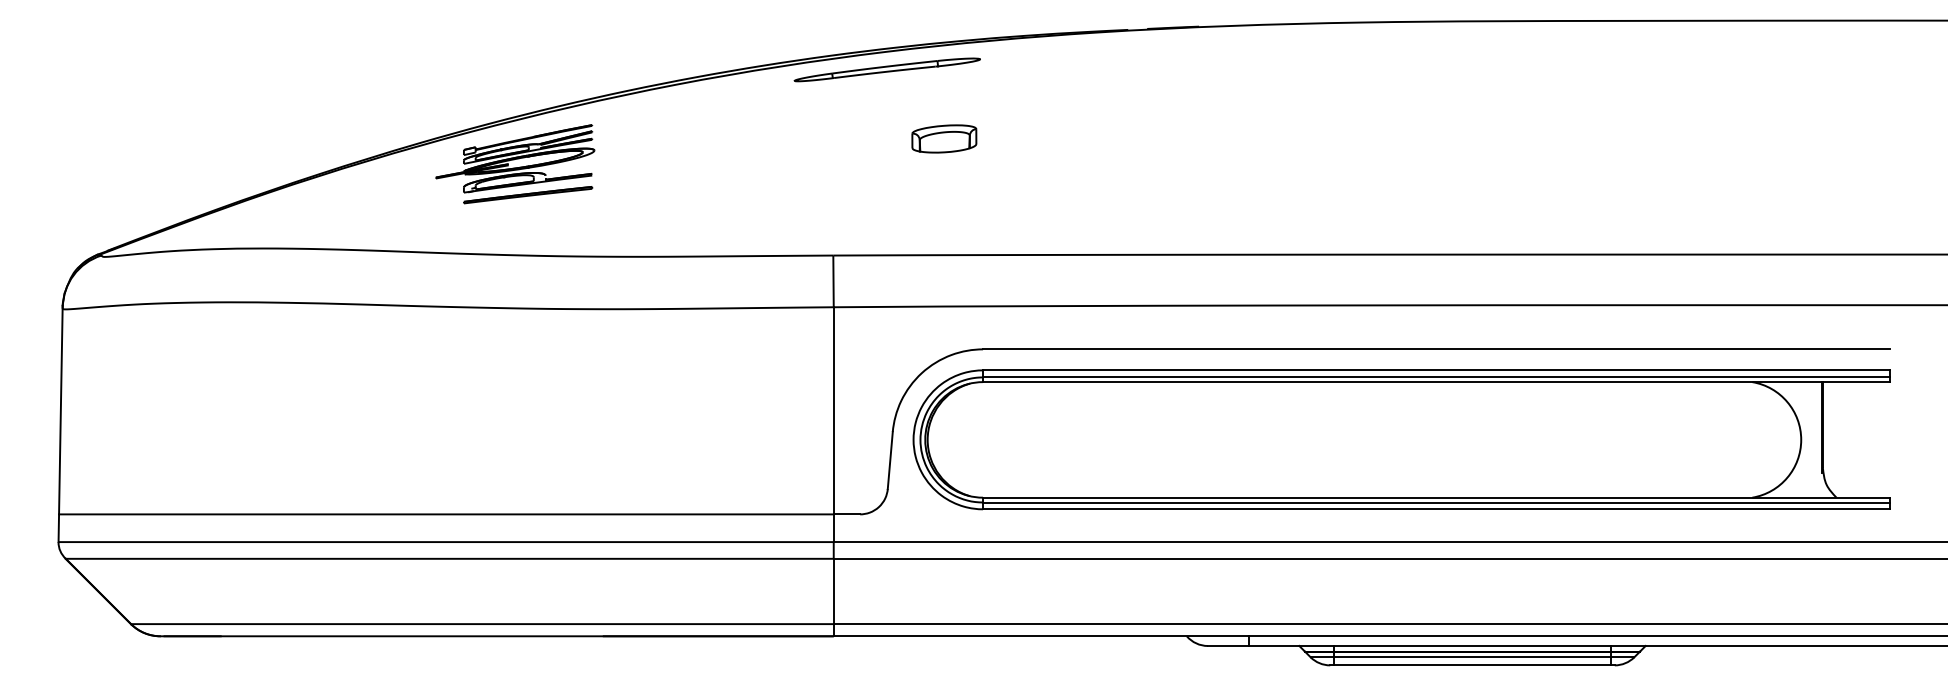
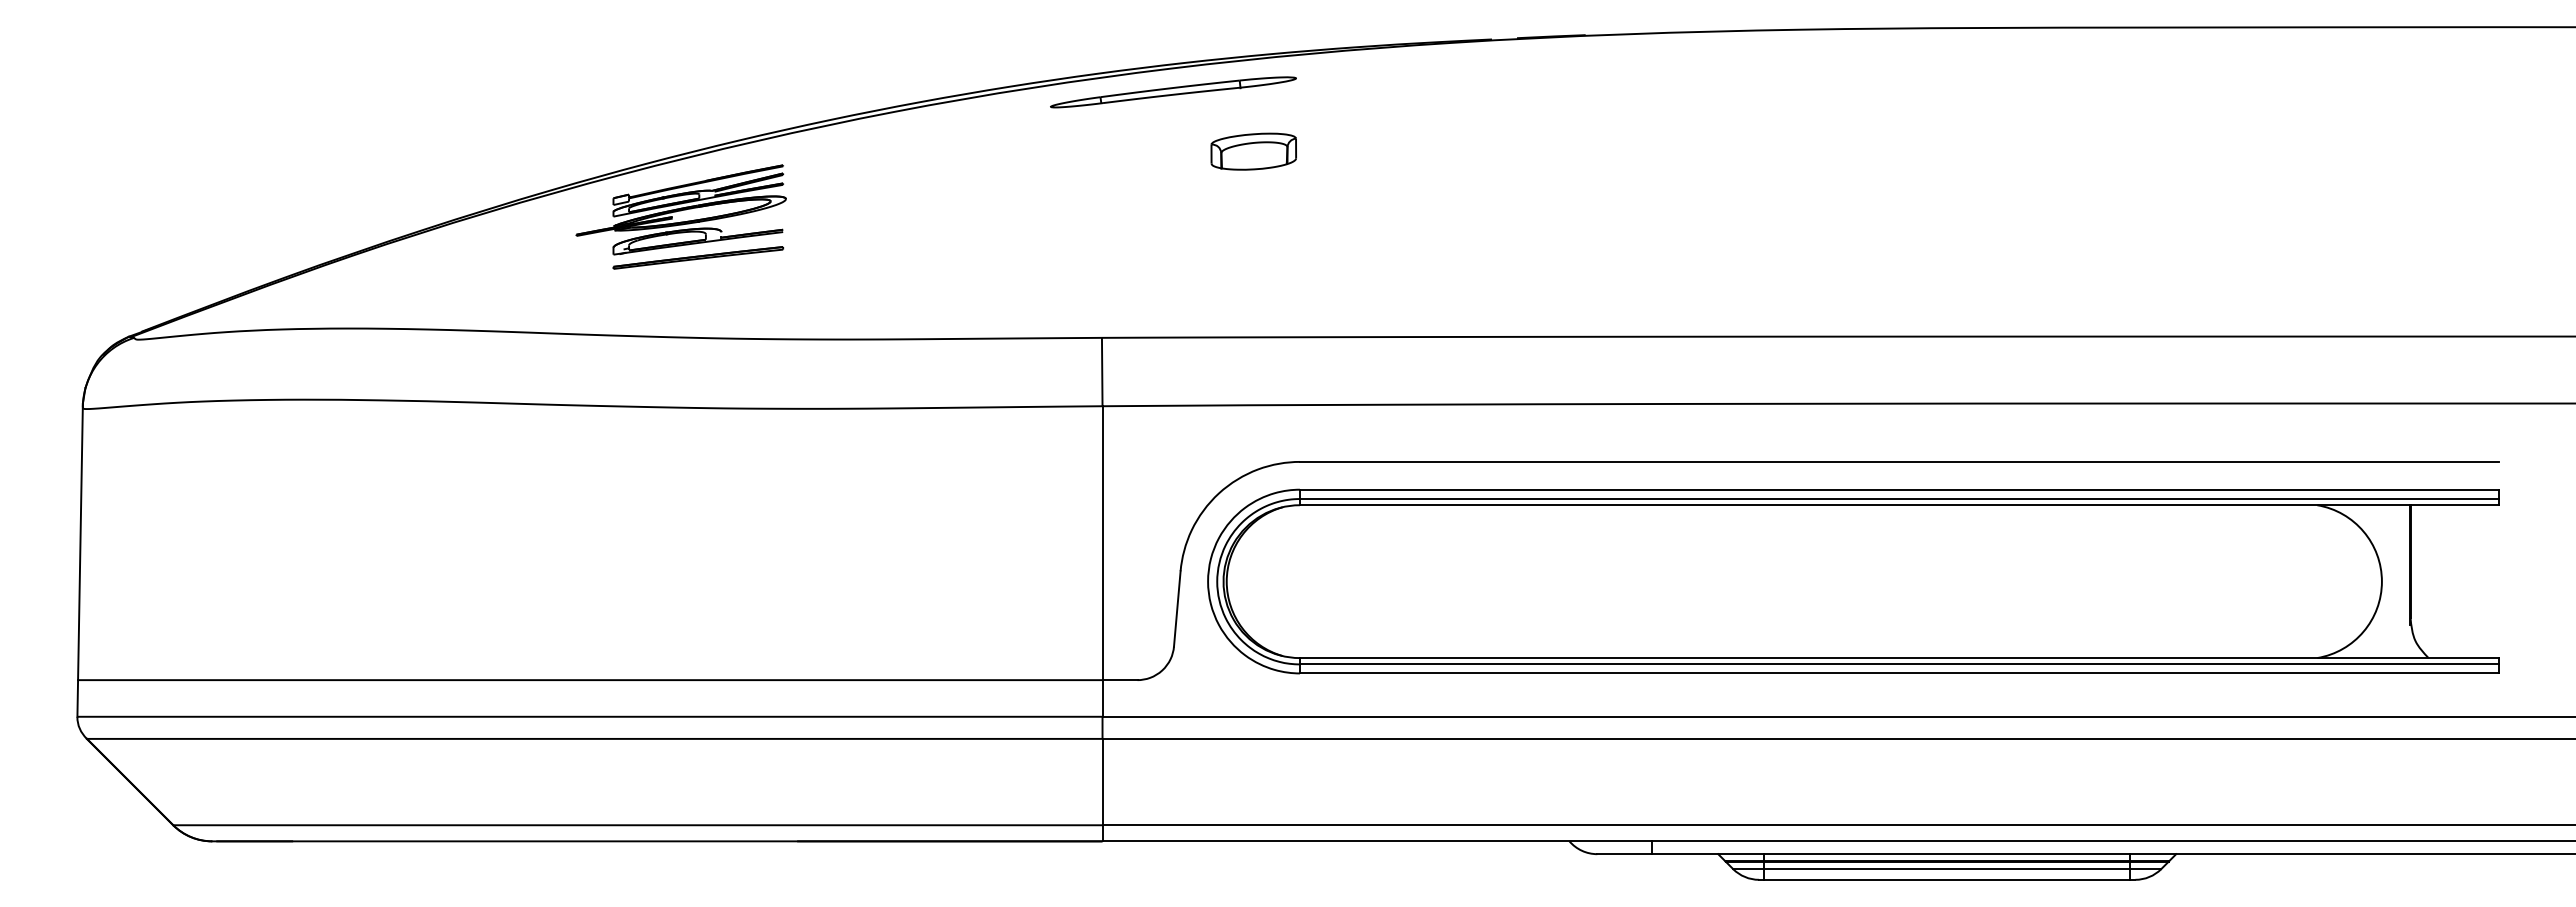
part: (944, 138) -> (1253, 151), moved

